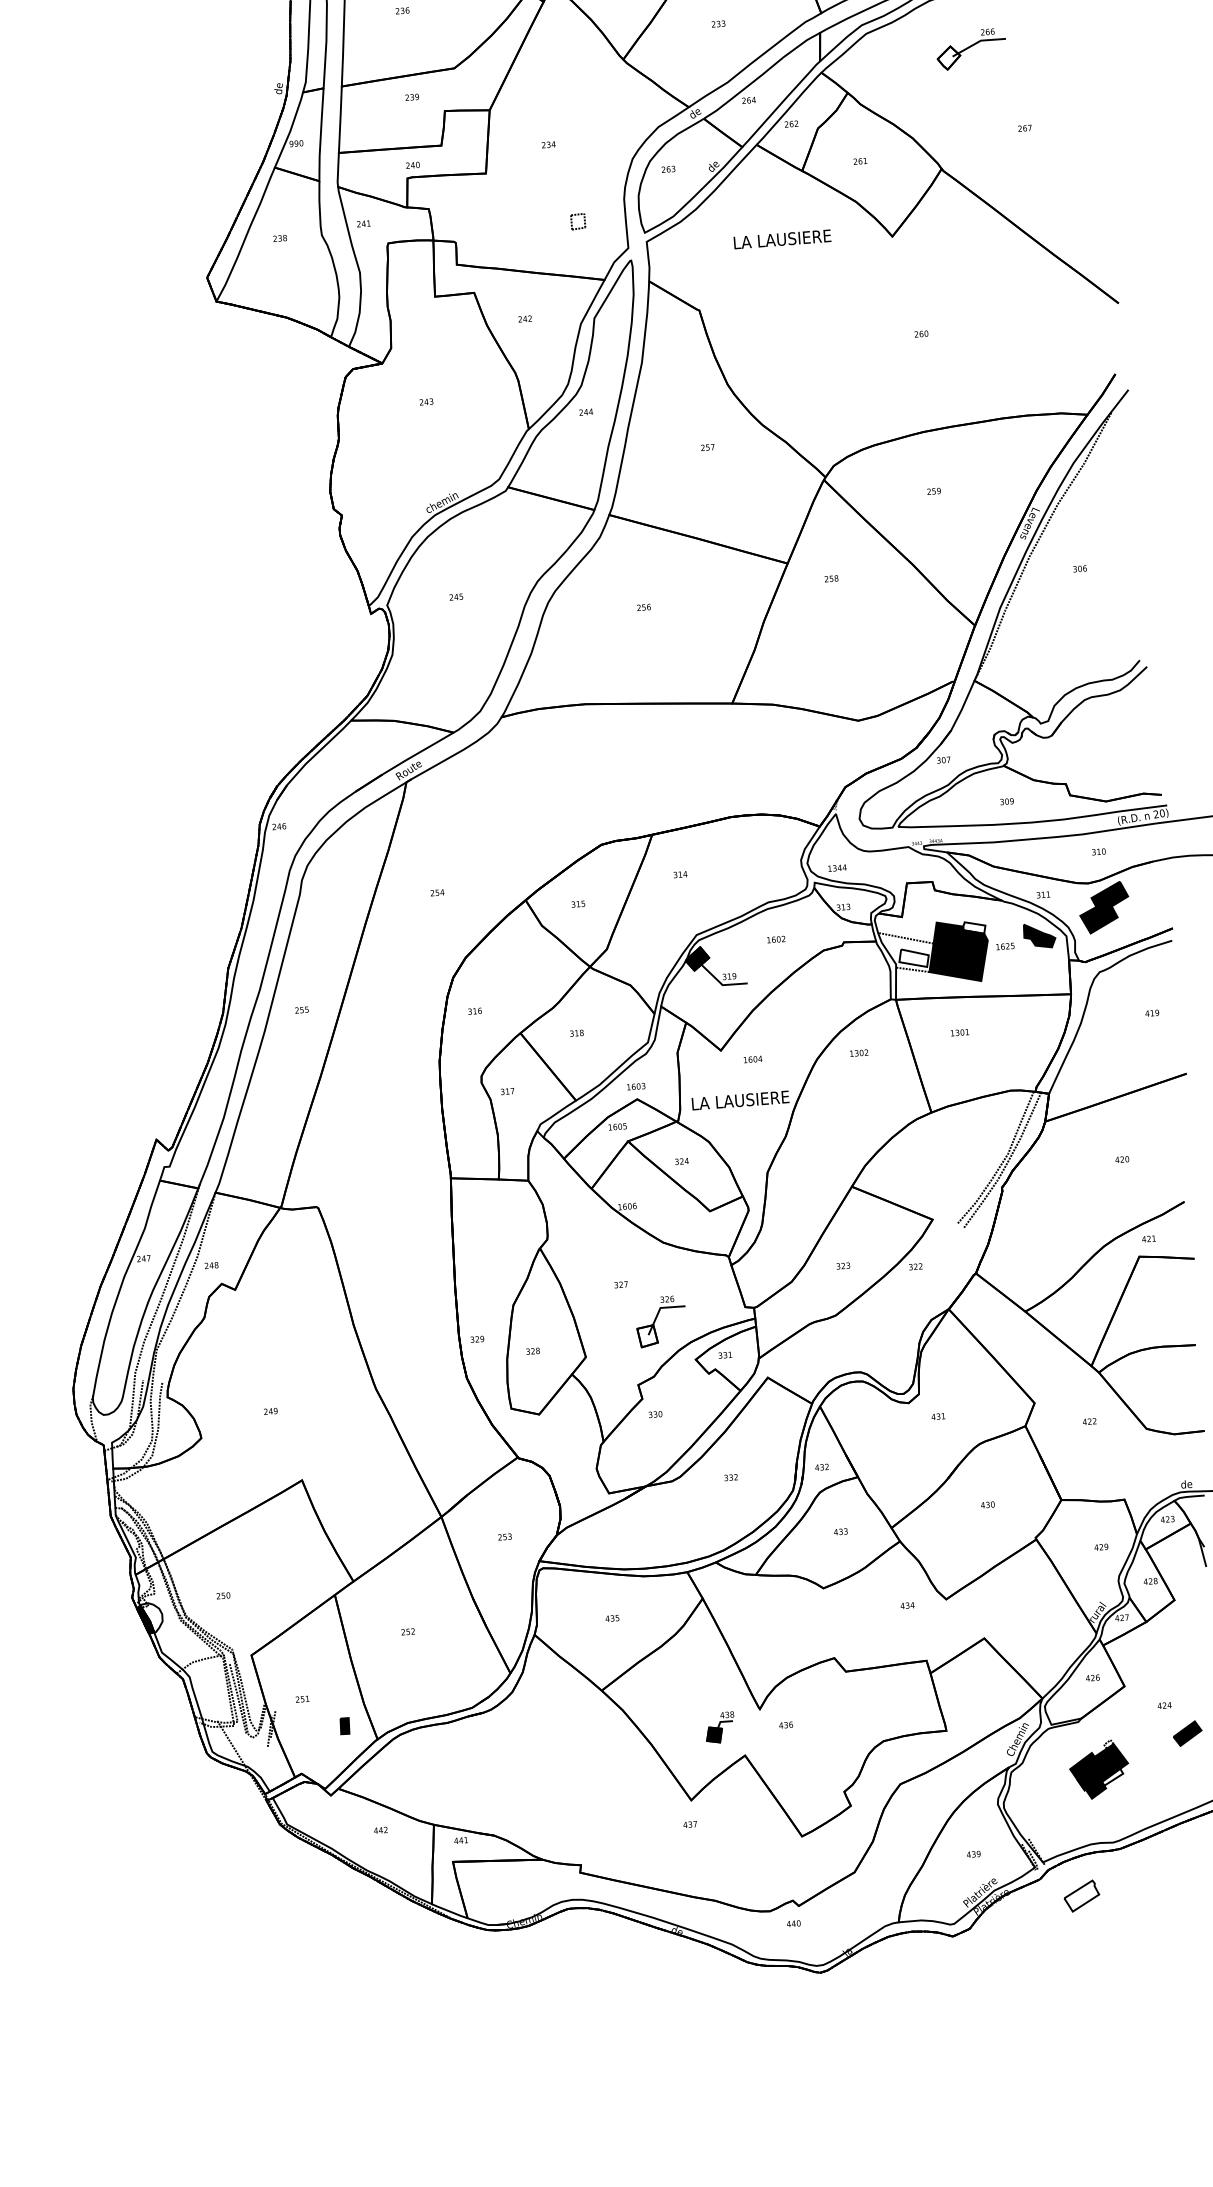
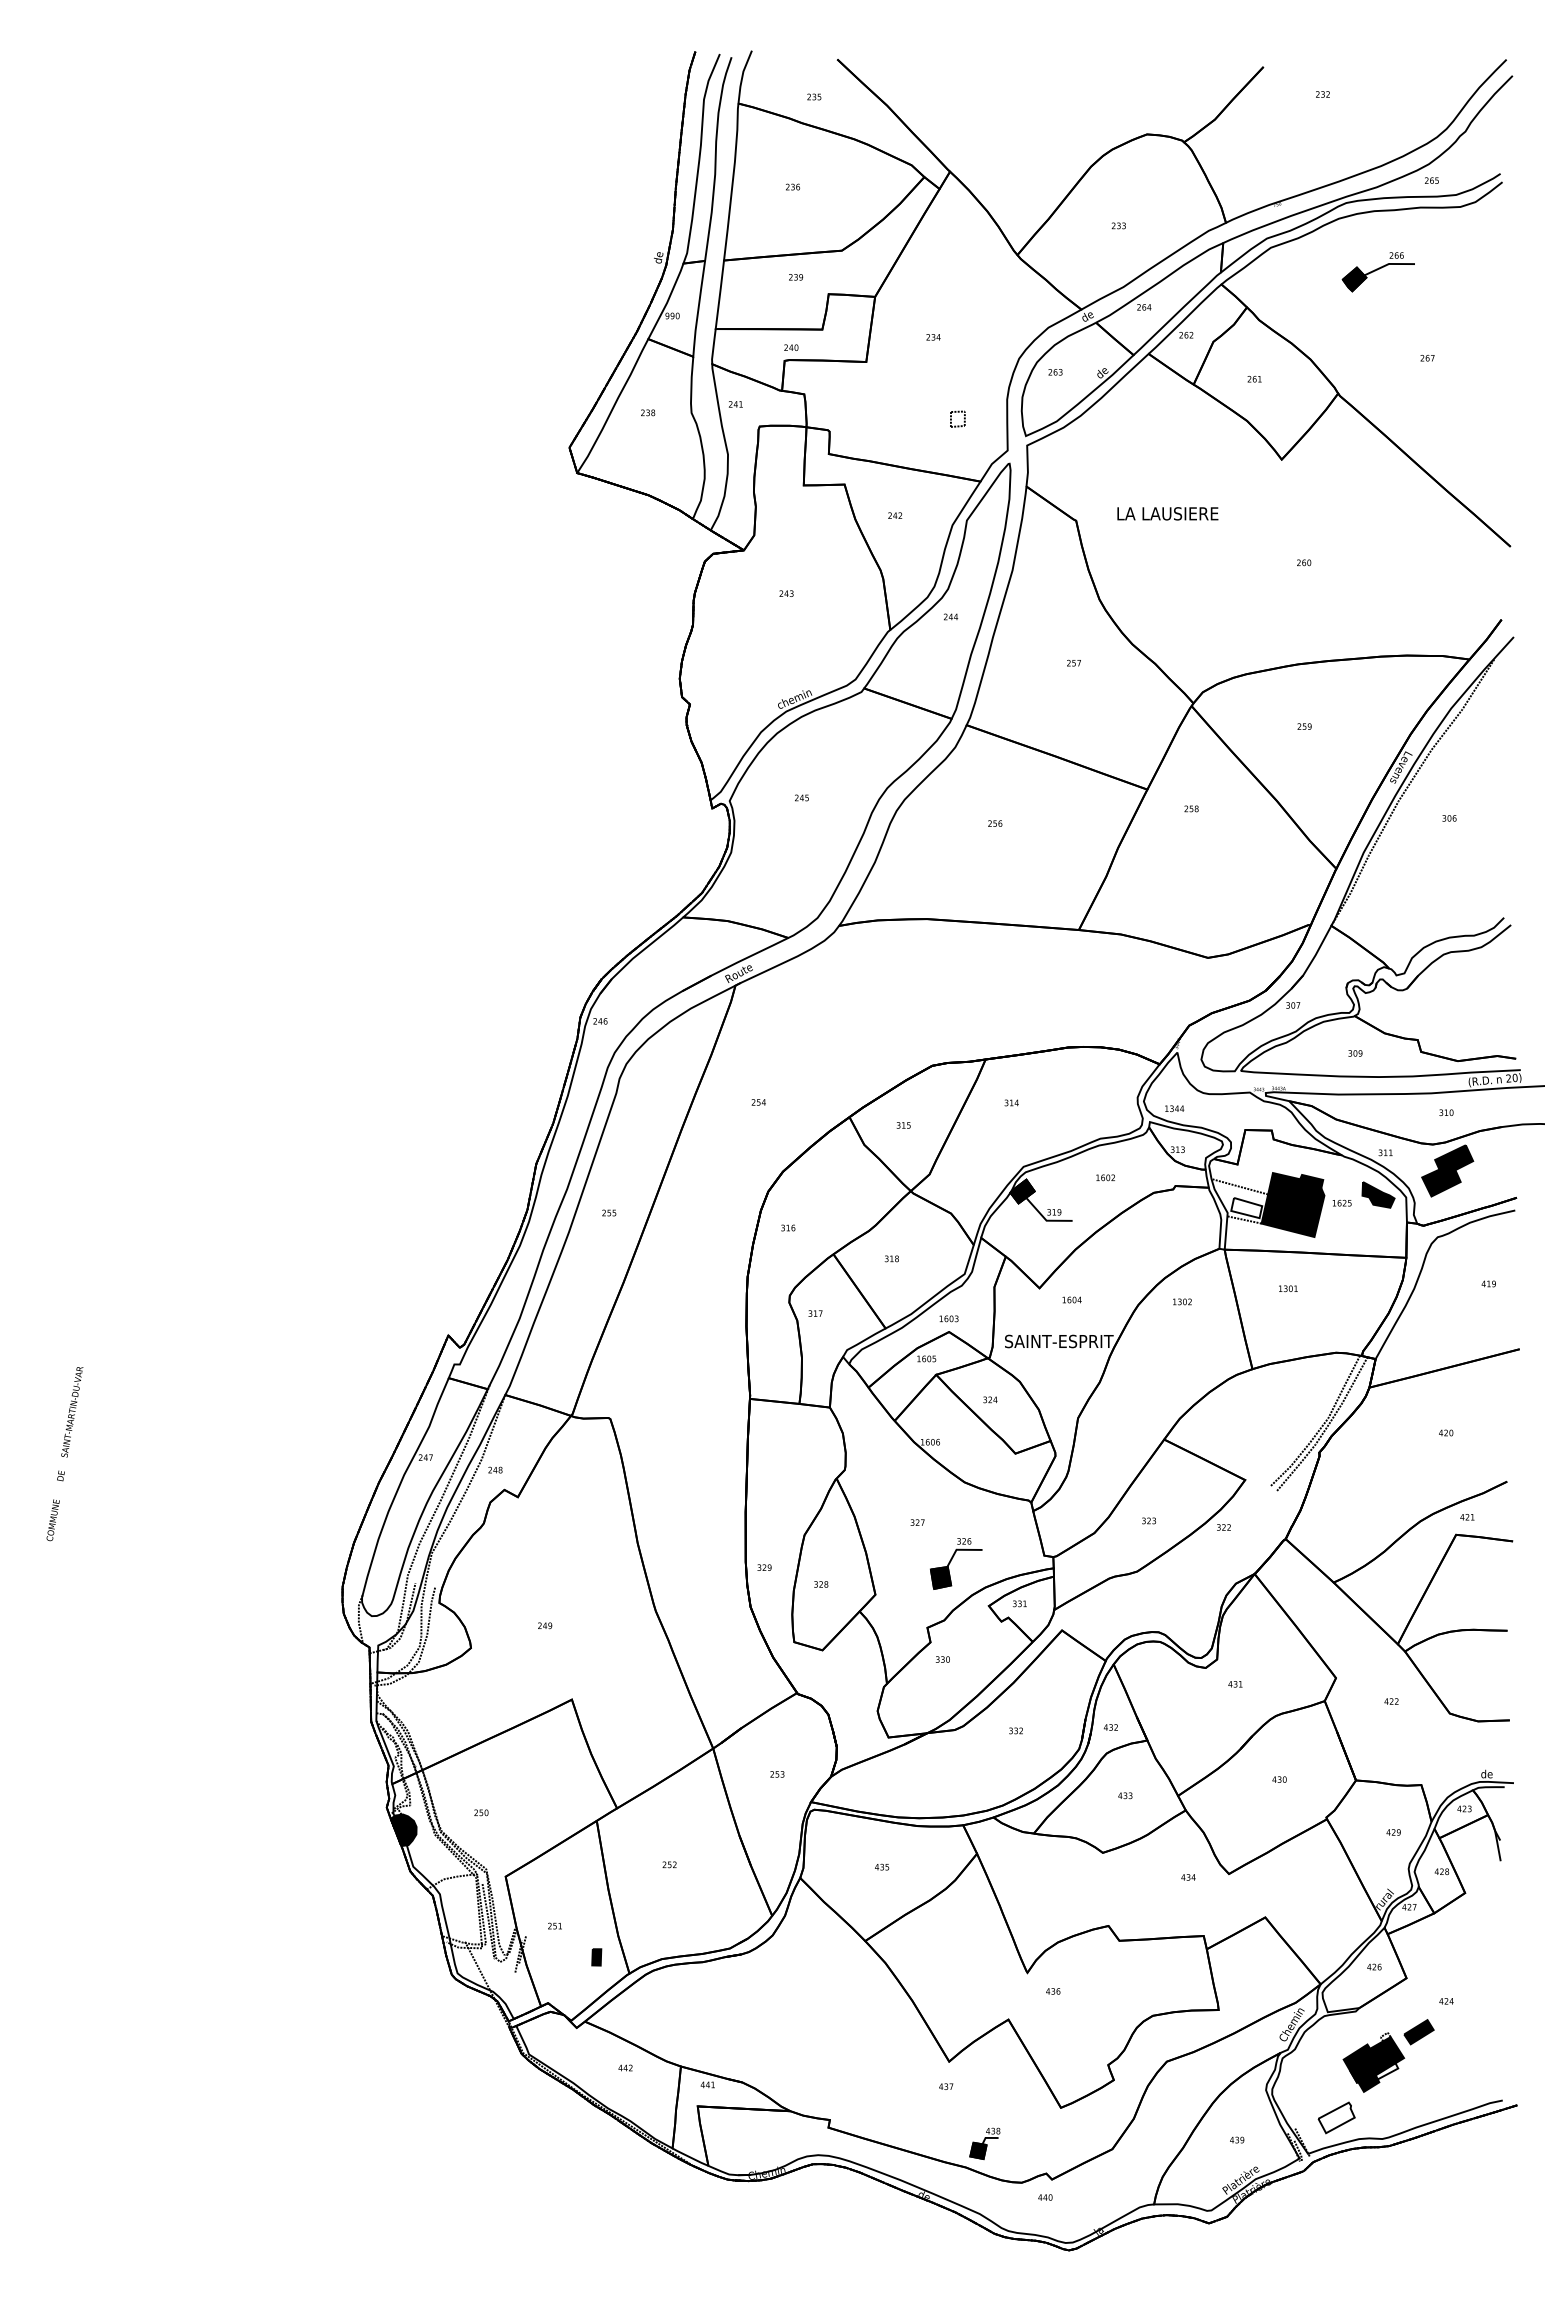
fill: (948, 58) -> (1354, 279), added
text: (782, 239) -> (1167, 513), moved
fill: (974, 927) -> (1311, 1181), added
text: (744, 1100) -> (1059, 1341), LA LAUSIERE -> SAINT-ESPRIT
fill: (647, 1335) -> (940, 1577), added
fill: (151, 1617) -> (405, 1829), added
part: (719, 1727) -> (984, 2143), moved
part: (1187, 1733) -> (1418, 2032), moved
part: (1081, 1895) -> (1336, 2117), moved

